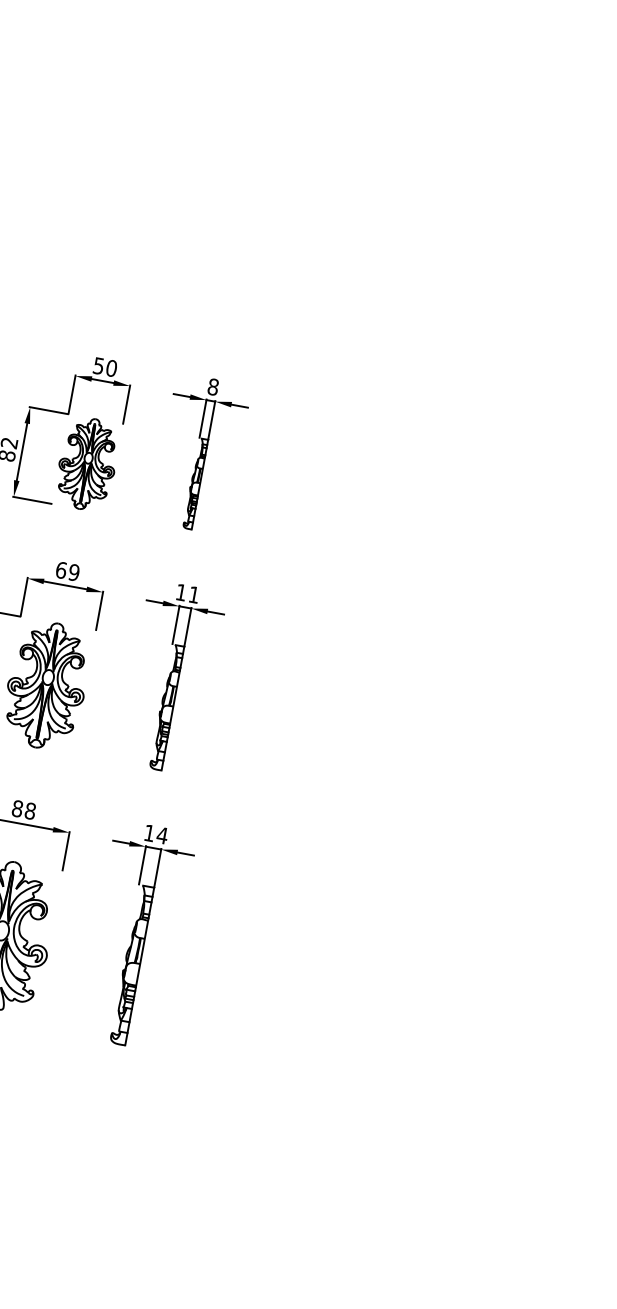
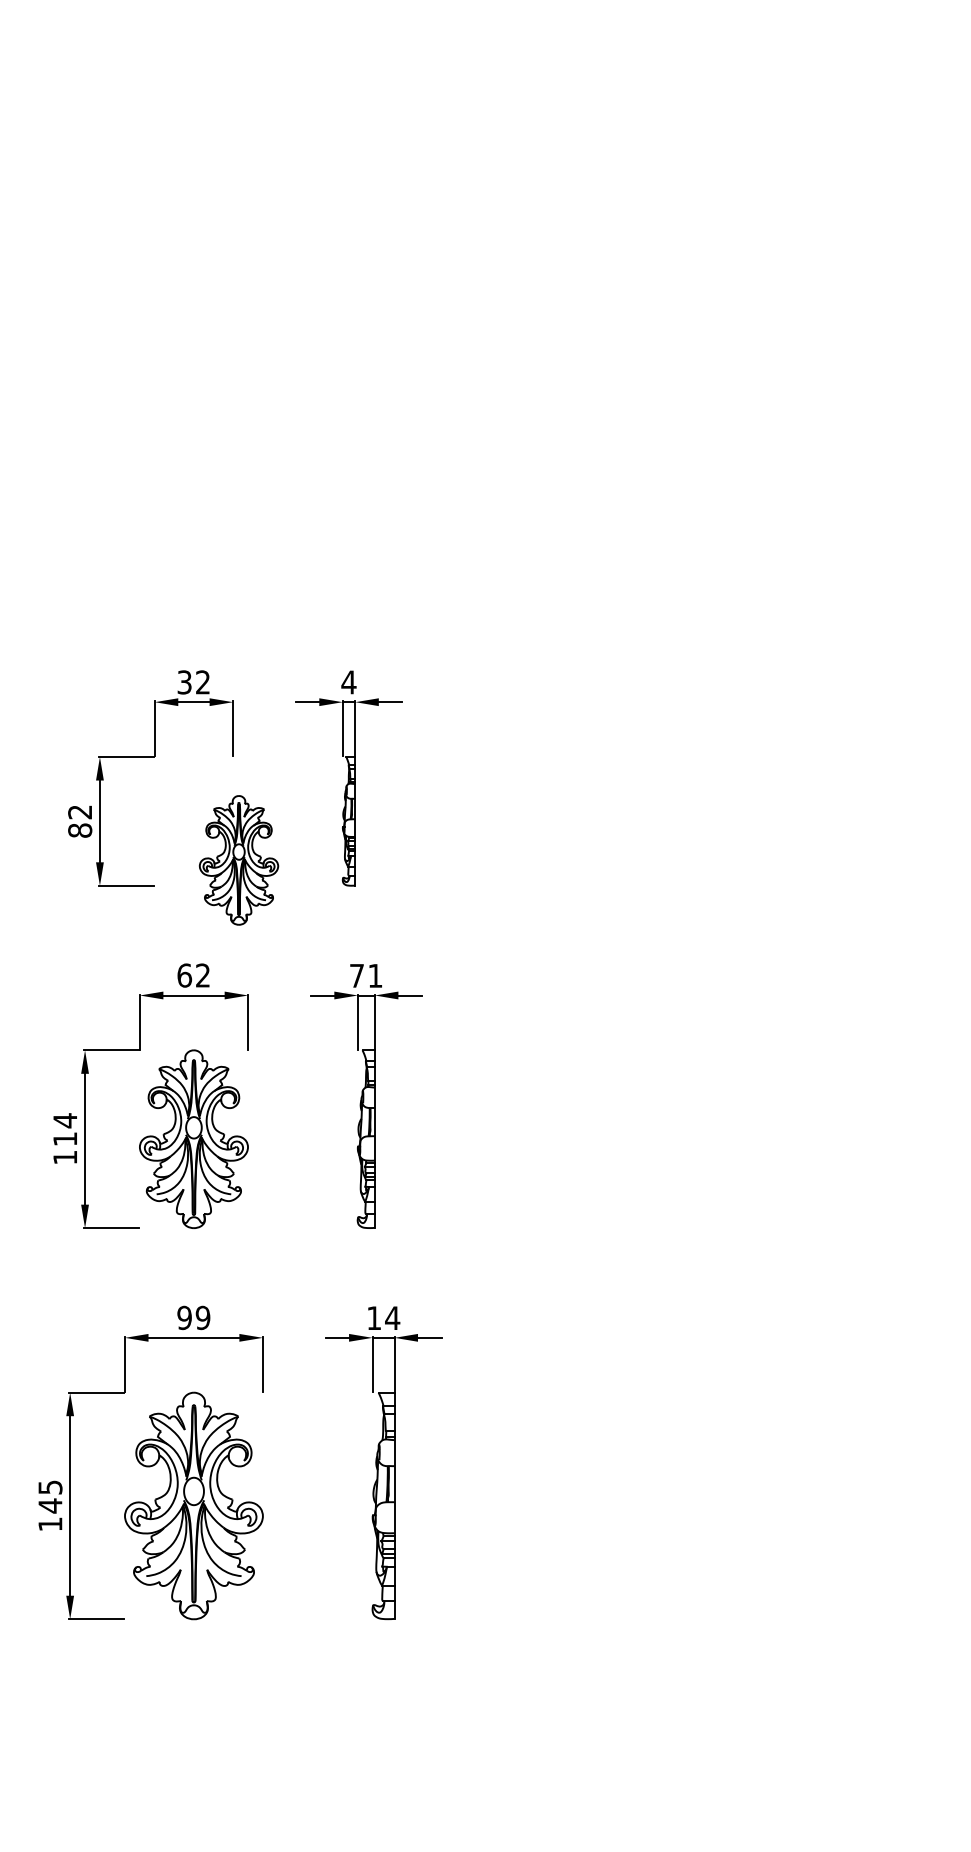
text: (105, 367) -> (194, 682), 50 -> 32
text: (212, 387) -> (348, 682), 8 -> 4
part: (87, 464) -> (239, 860), moved
text: (73, 572) -> (202, 975), 69 -> 62
text: (181, 592) -> (356, 975), 11 -> 71
text: (23, 810) -> (193, 1318), 88 -> 99

